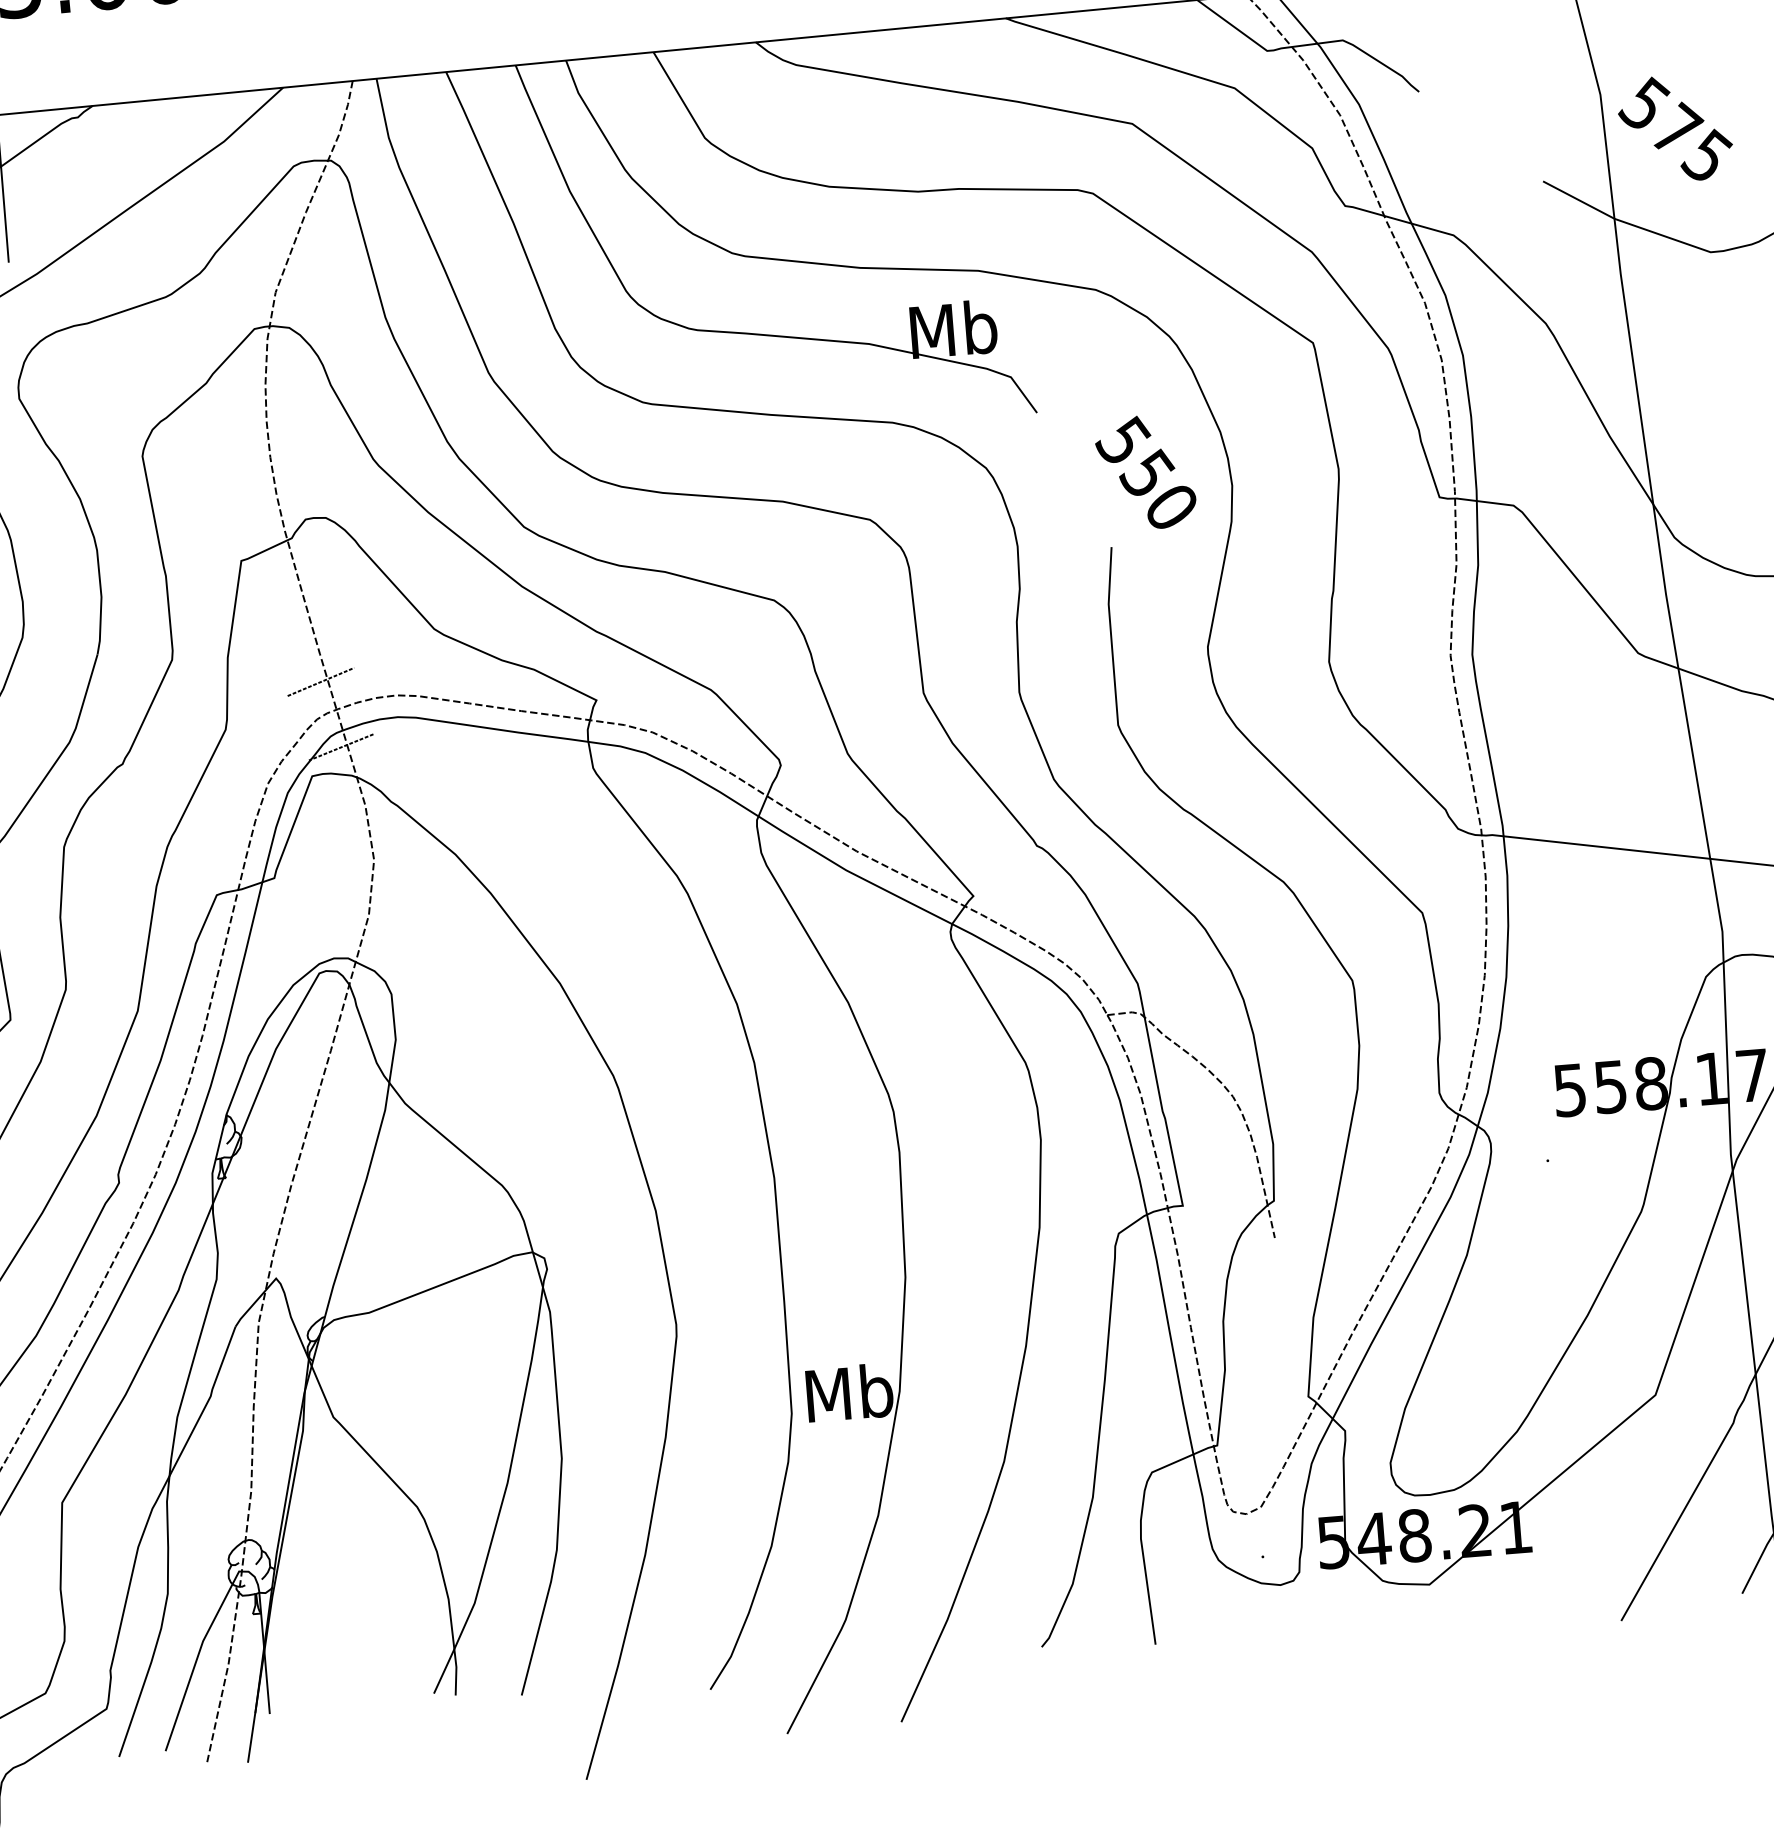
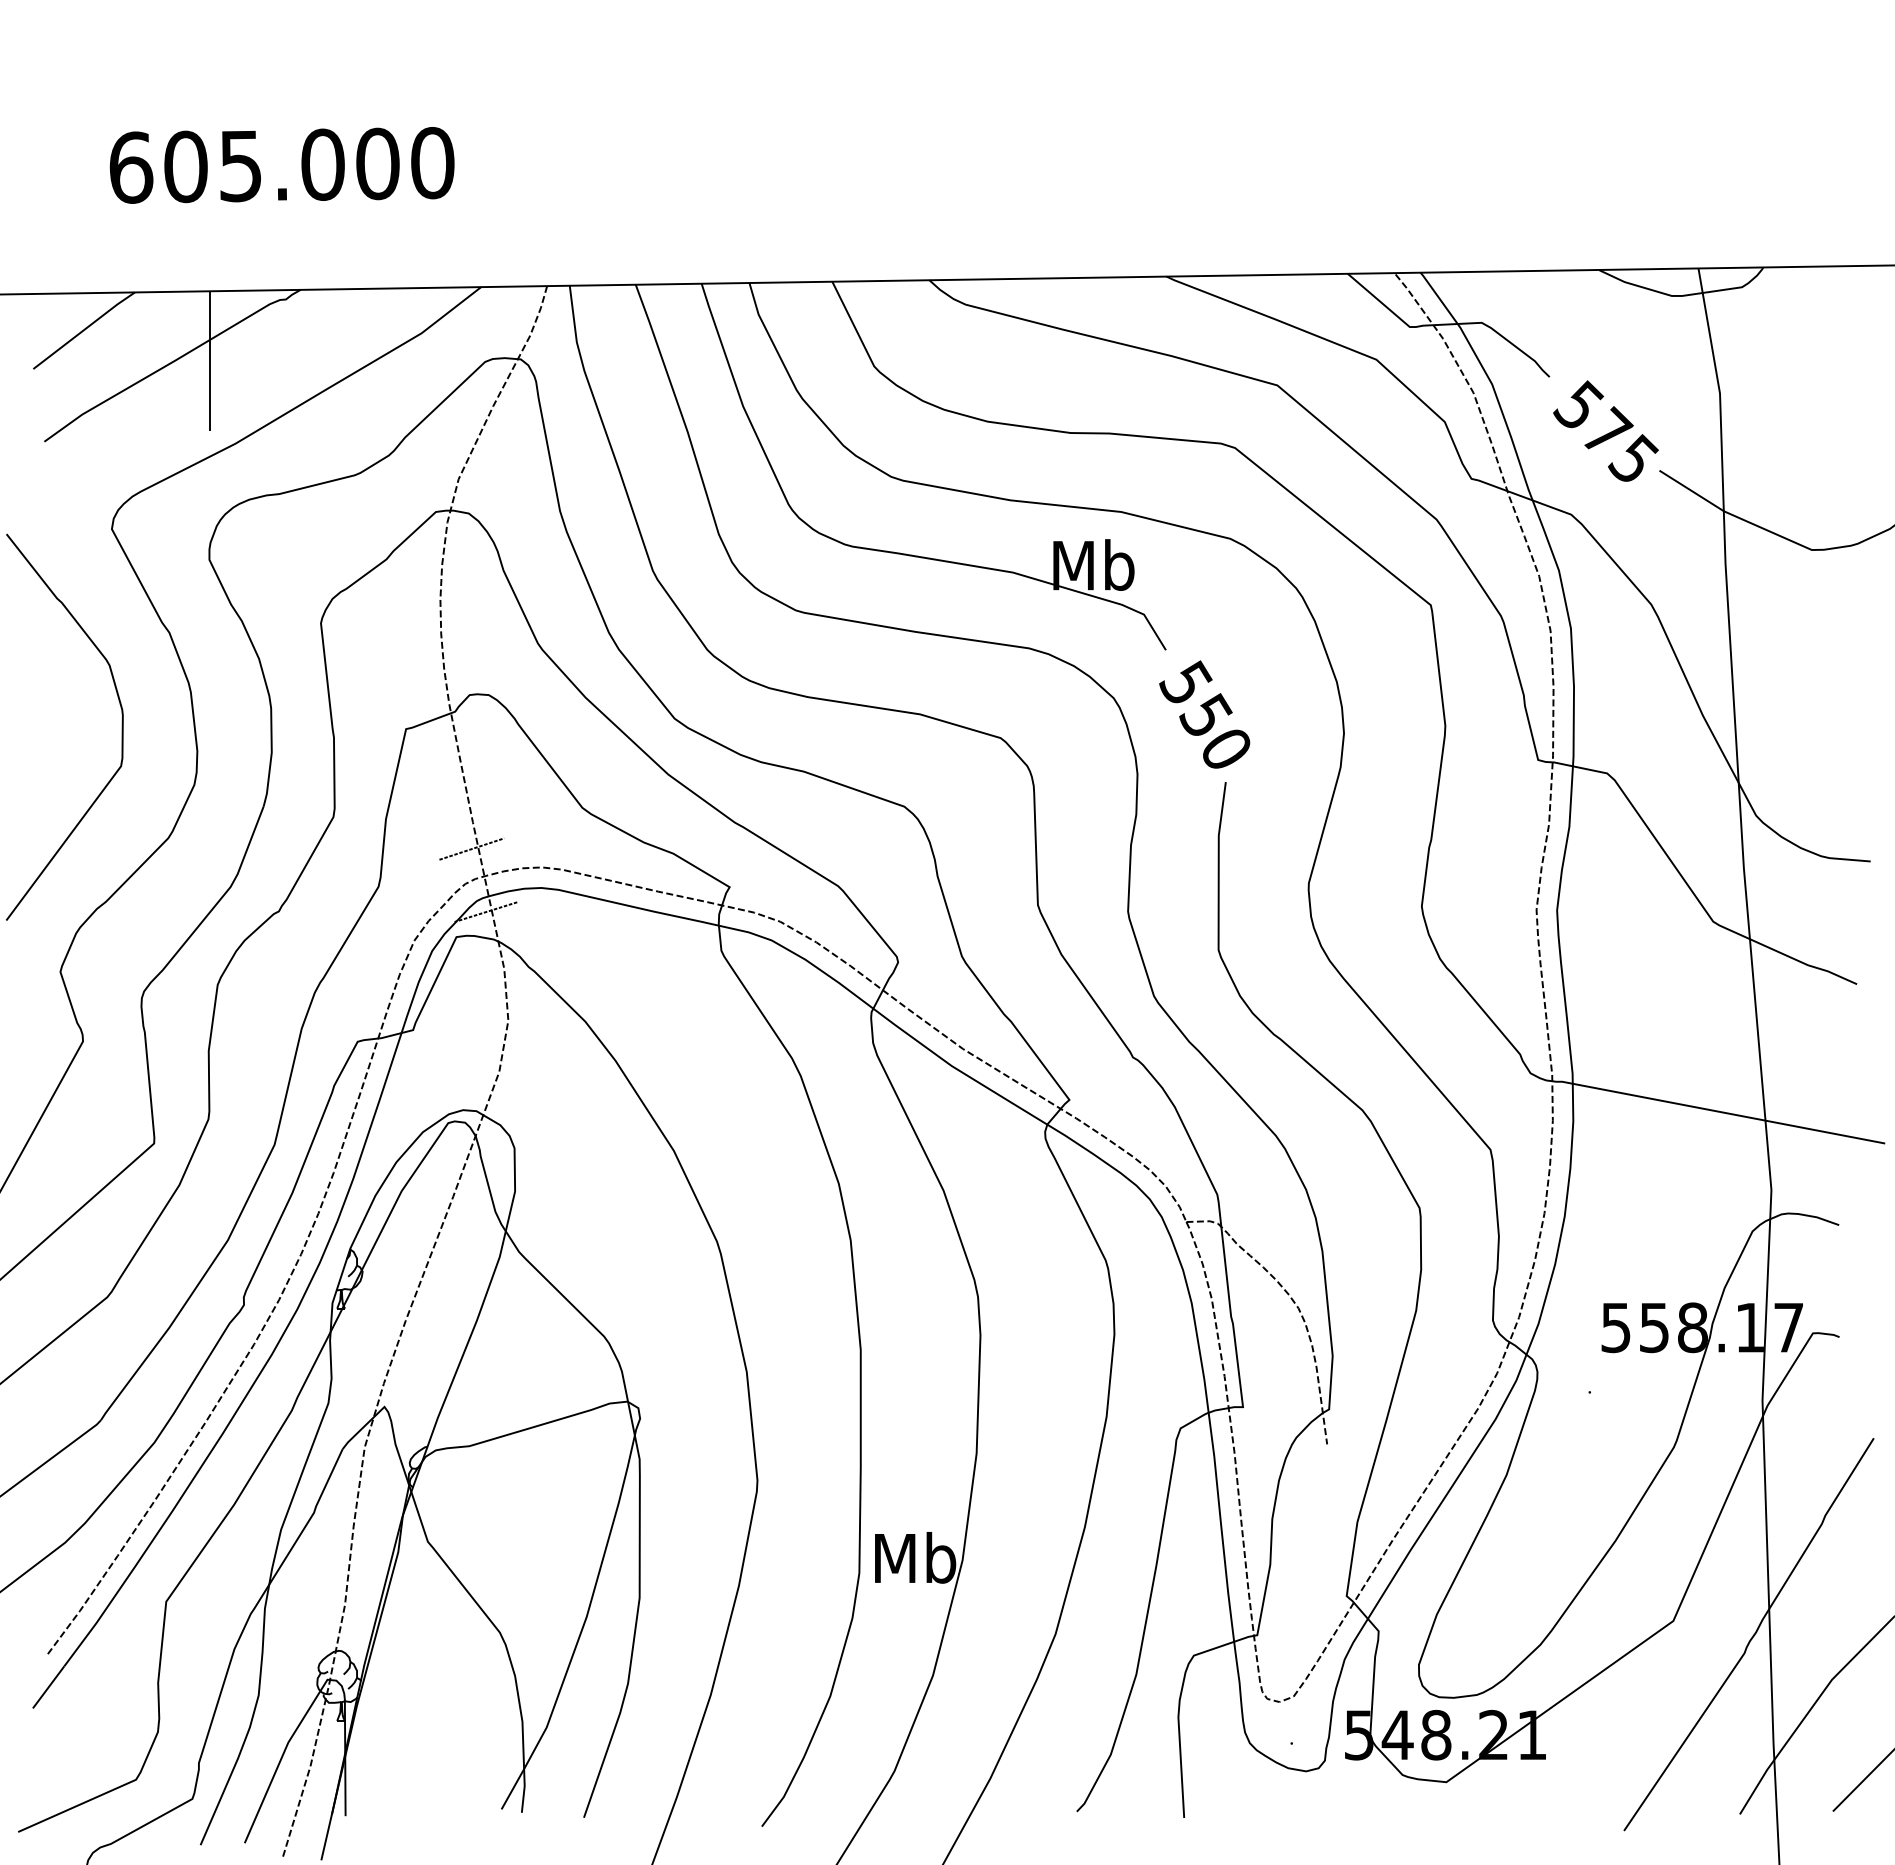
text: (1674, 128) -> (1605, 430), moved
text: (1145, 472) -> (1204, 714), moved

